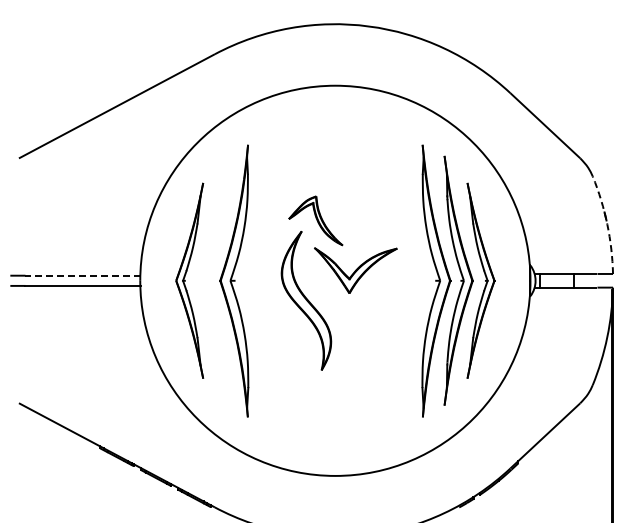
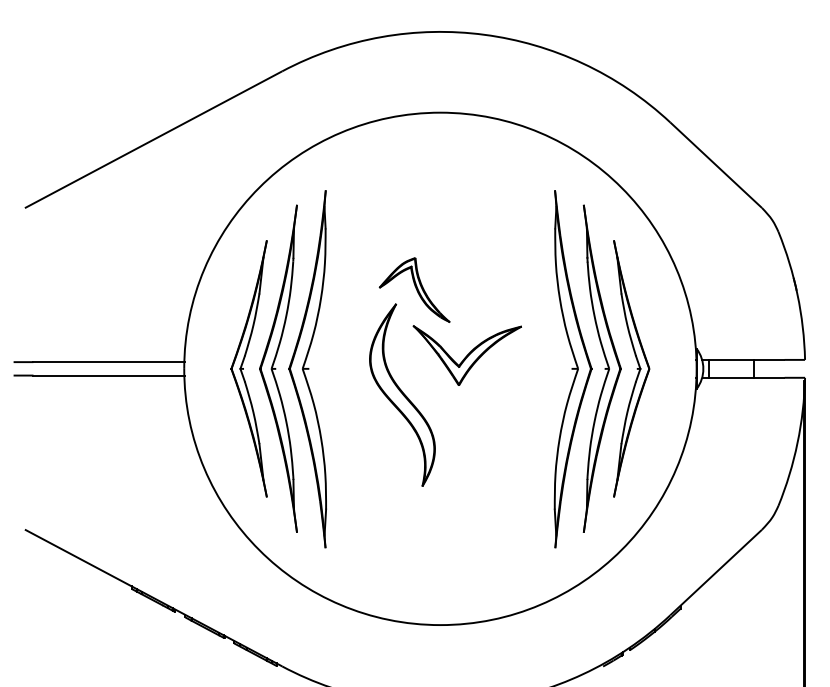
arc: (607, 224) -> (797, 294), dashed -> solid
line: (82, 275) -> (108, 361), dashed -> solid
part: (212, 280) -> (279, 368), added

